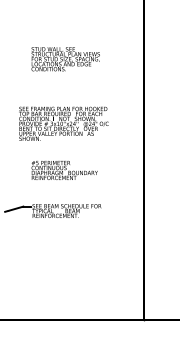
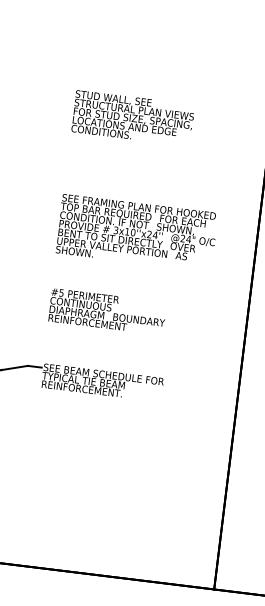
text: (63, 123) -> (136, 232), moved

